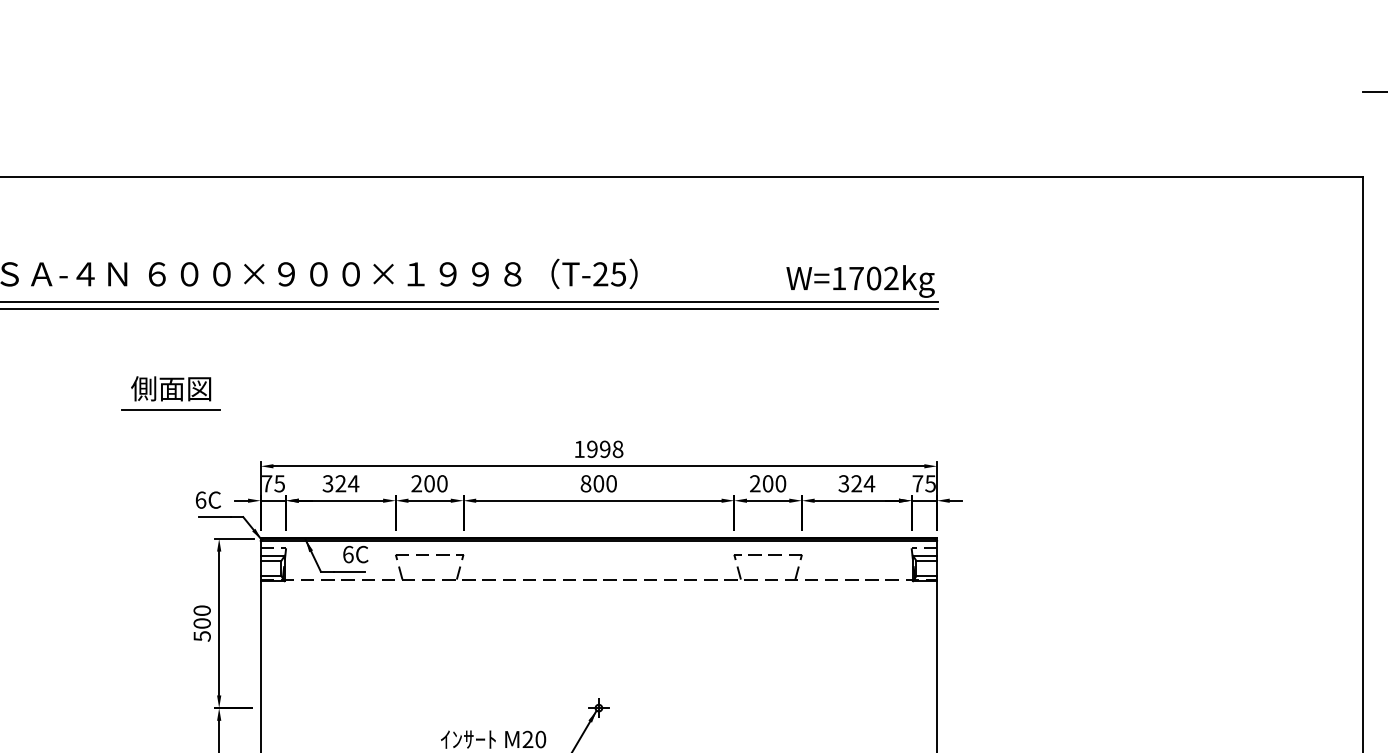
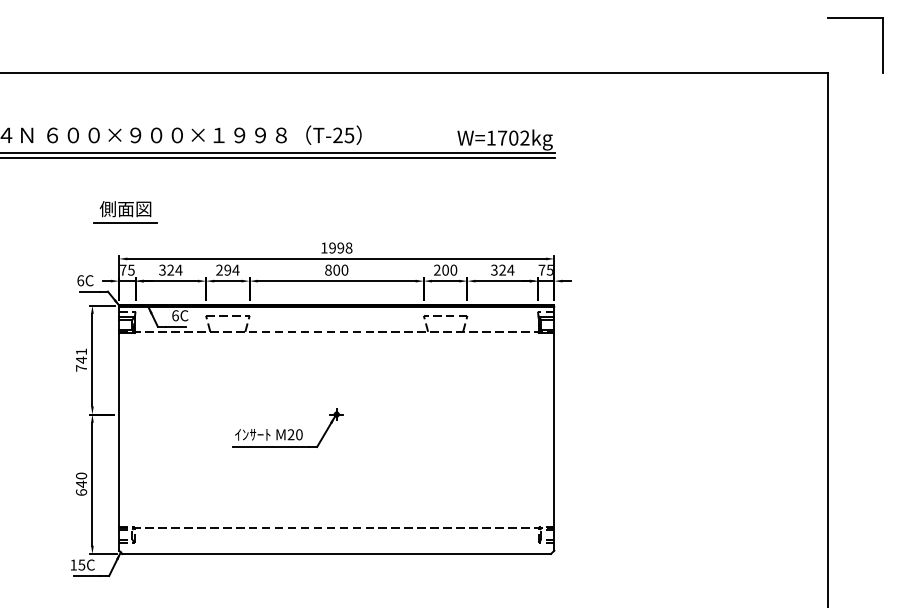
part: (171, 394) -> (125, 212), moved
text: (435, 482) -> (231, 269), 200 -> 294
text: (202, 622) -> (81, 359), 500 -> 741

